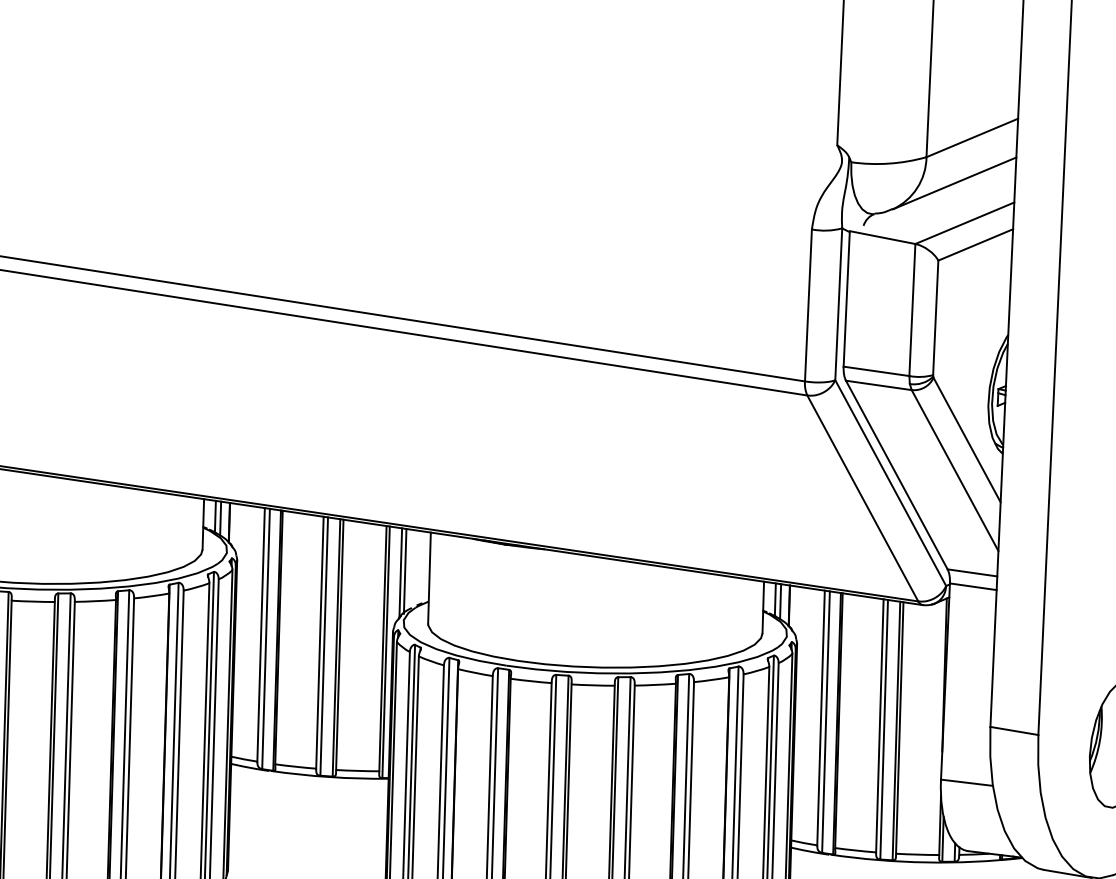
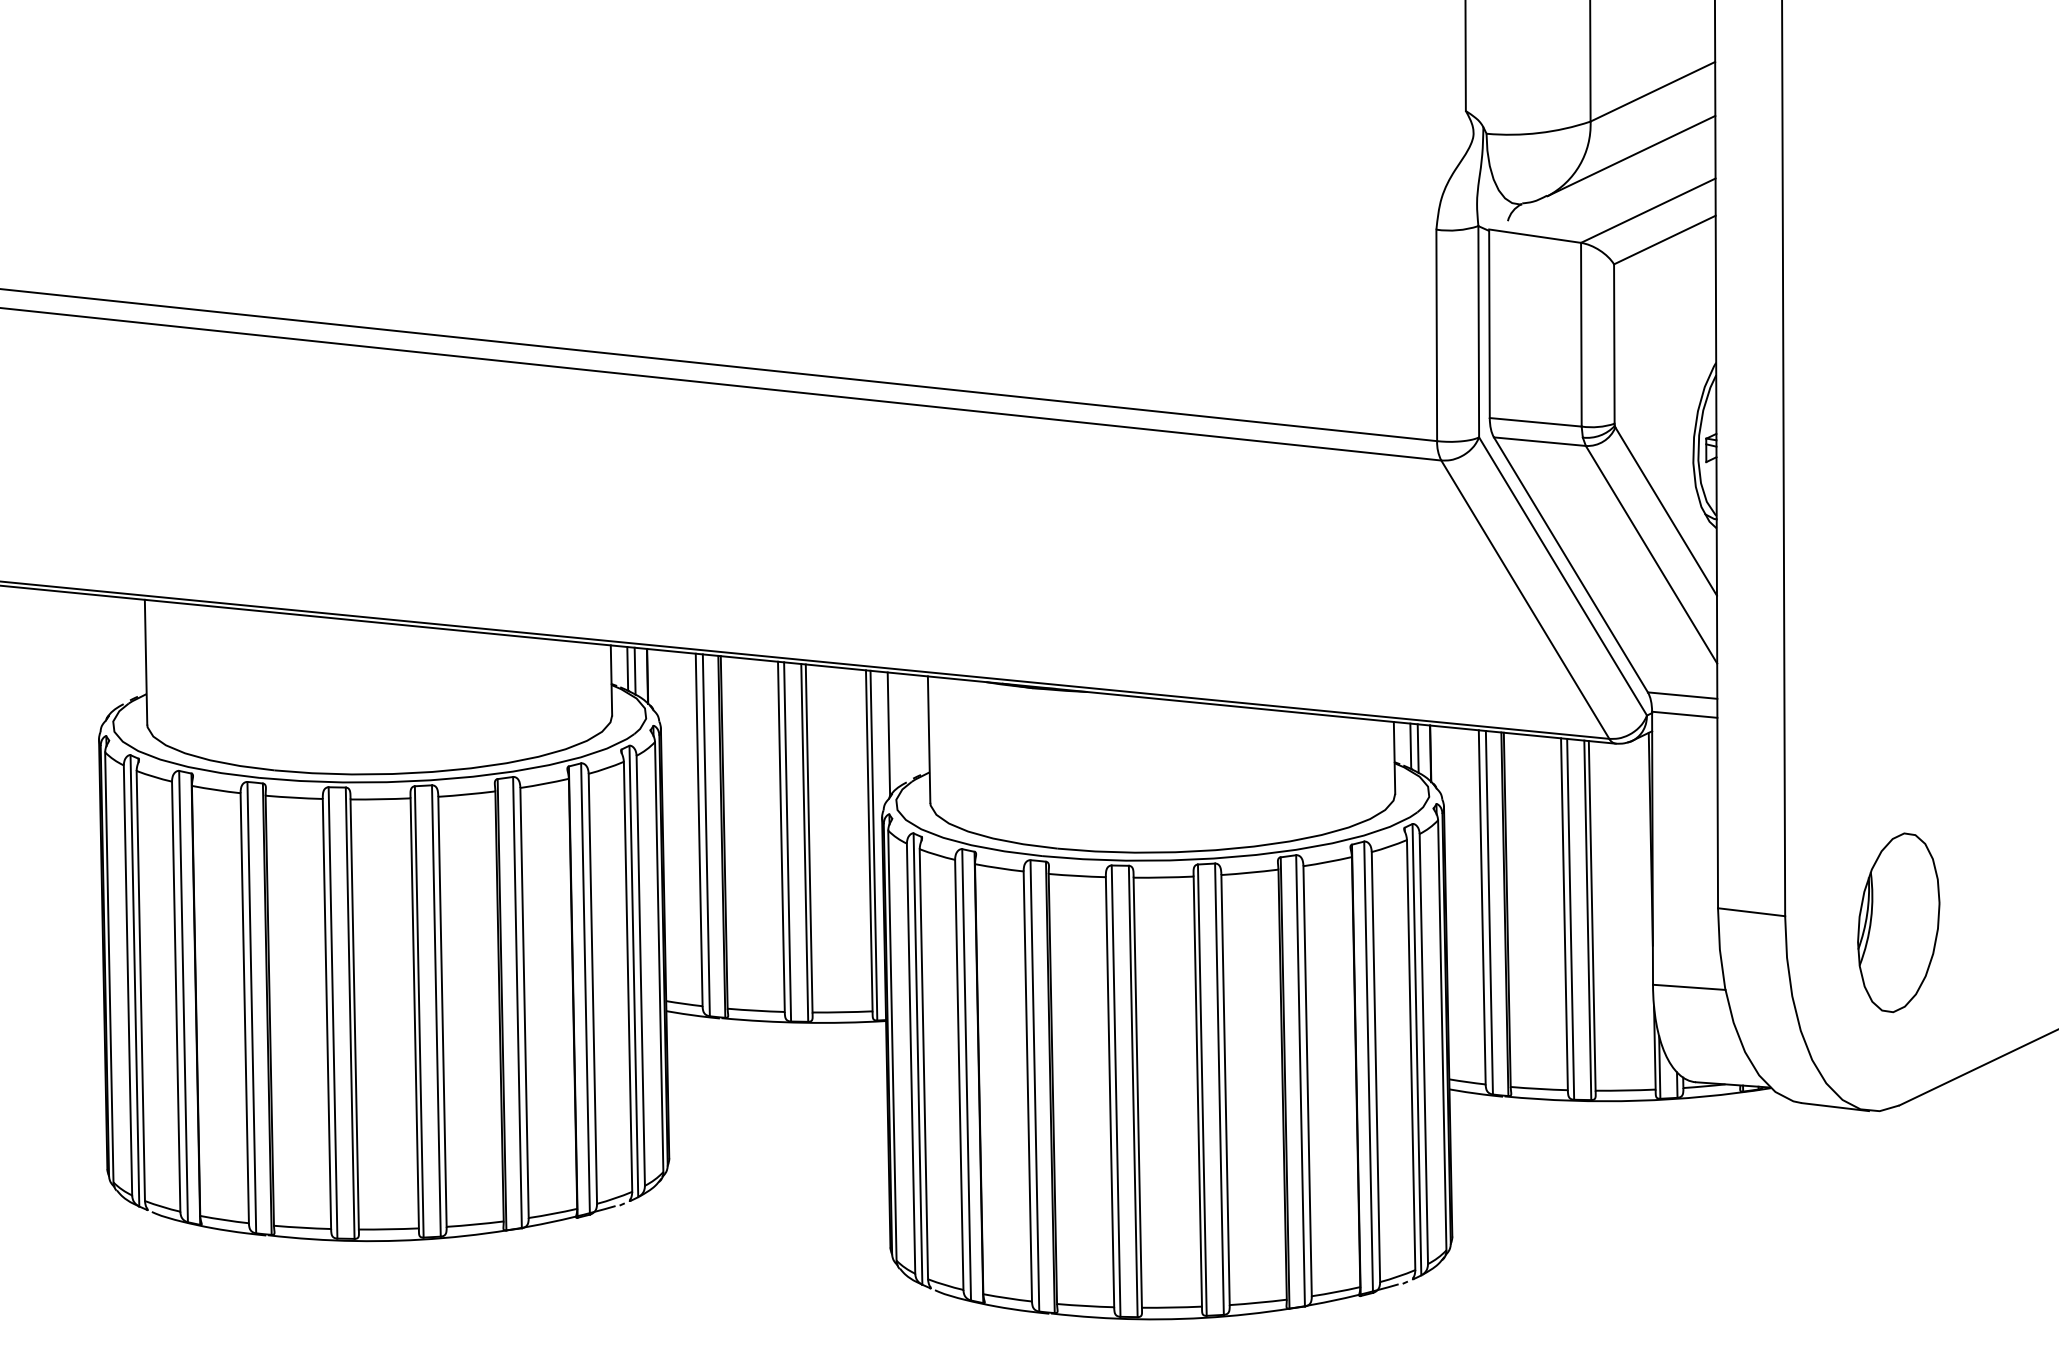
line: (404, 570) -> (894, 731), removed

